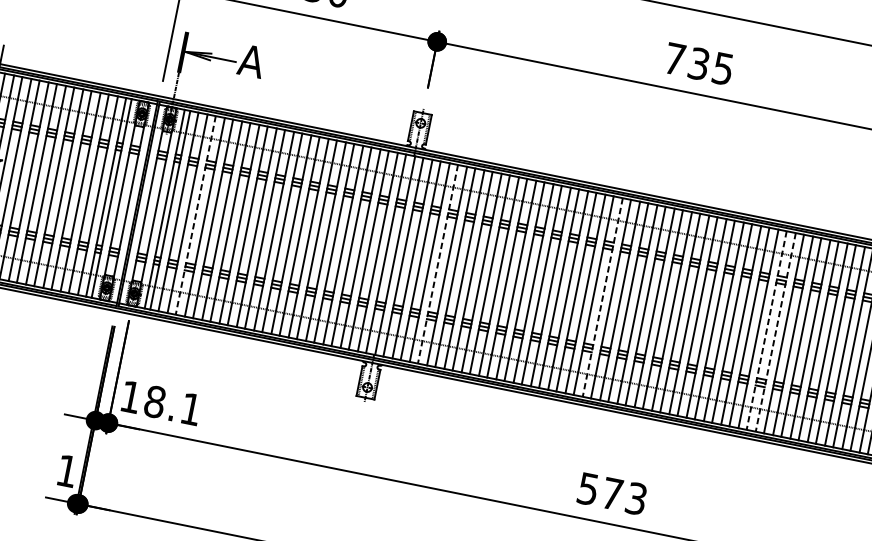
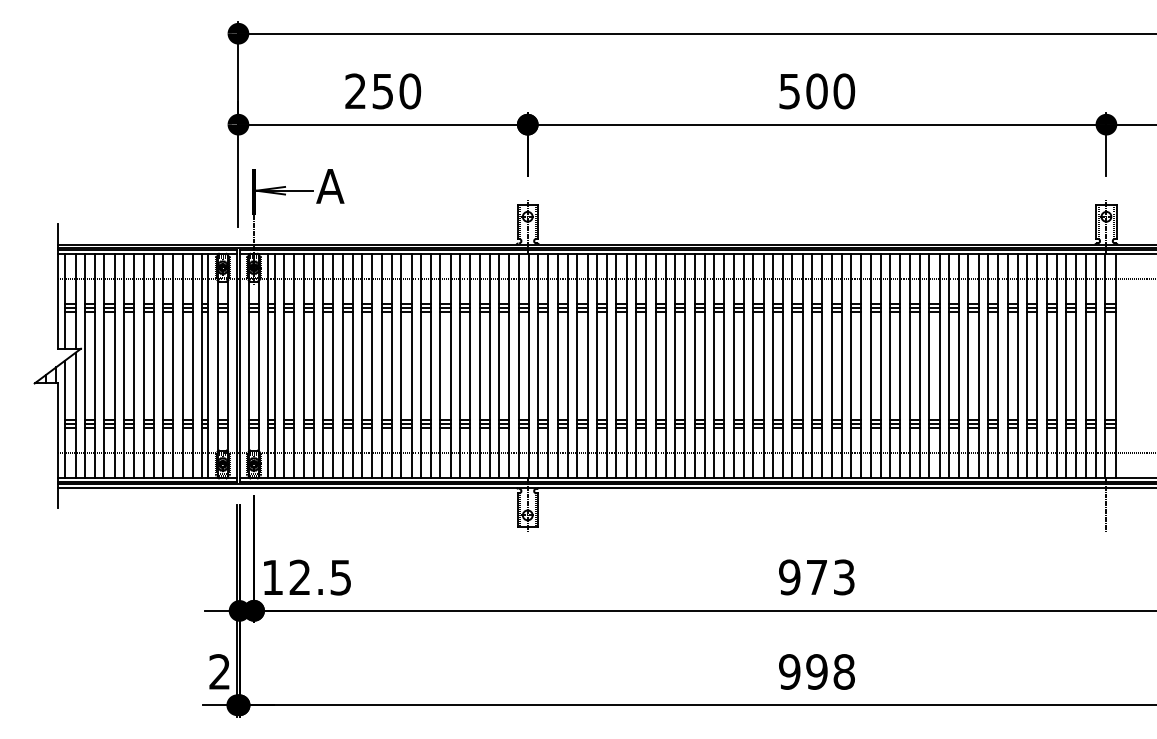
text: (699, 64) -> (817, 91), 735 -> 500
line: (195, 215) -> (303, 366), dashed -> solid
line: (438, 264) -> (577, 366), dashed -> solid
line: (602, 297) -> (763, 366), dashed -> solid
line: (766, 330) -> (948, 366), dashed -> solid
line: (776, 332) -> (959, 366), dashed -> solid
text: (172, 405) -> (319, 577), 18.1 -> 12.5
text: (66, 470) -> (219, 671), 1 -> 2
text: (588, 489) -> (789, 577), 573 -> 973

